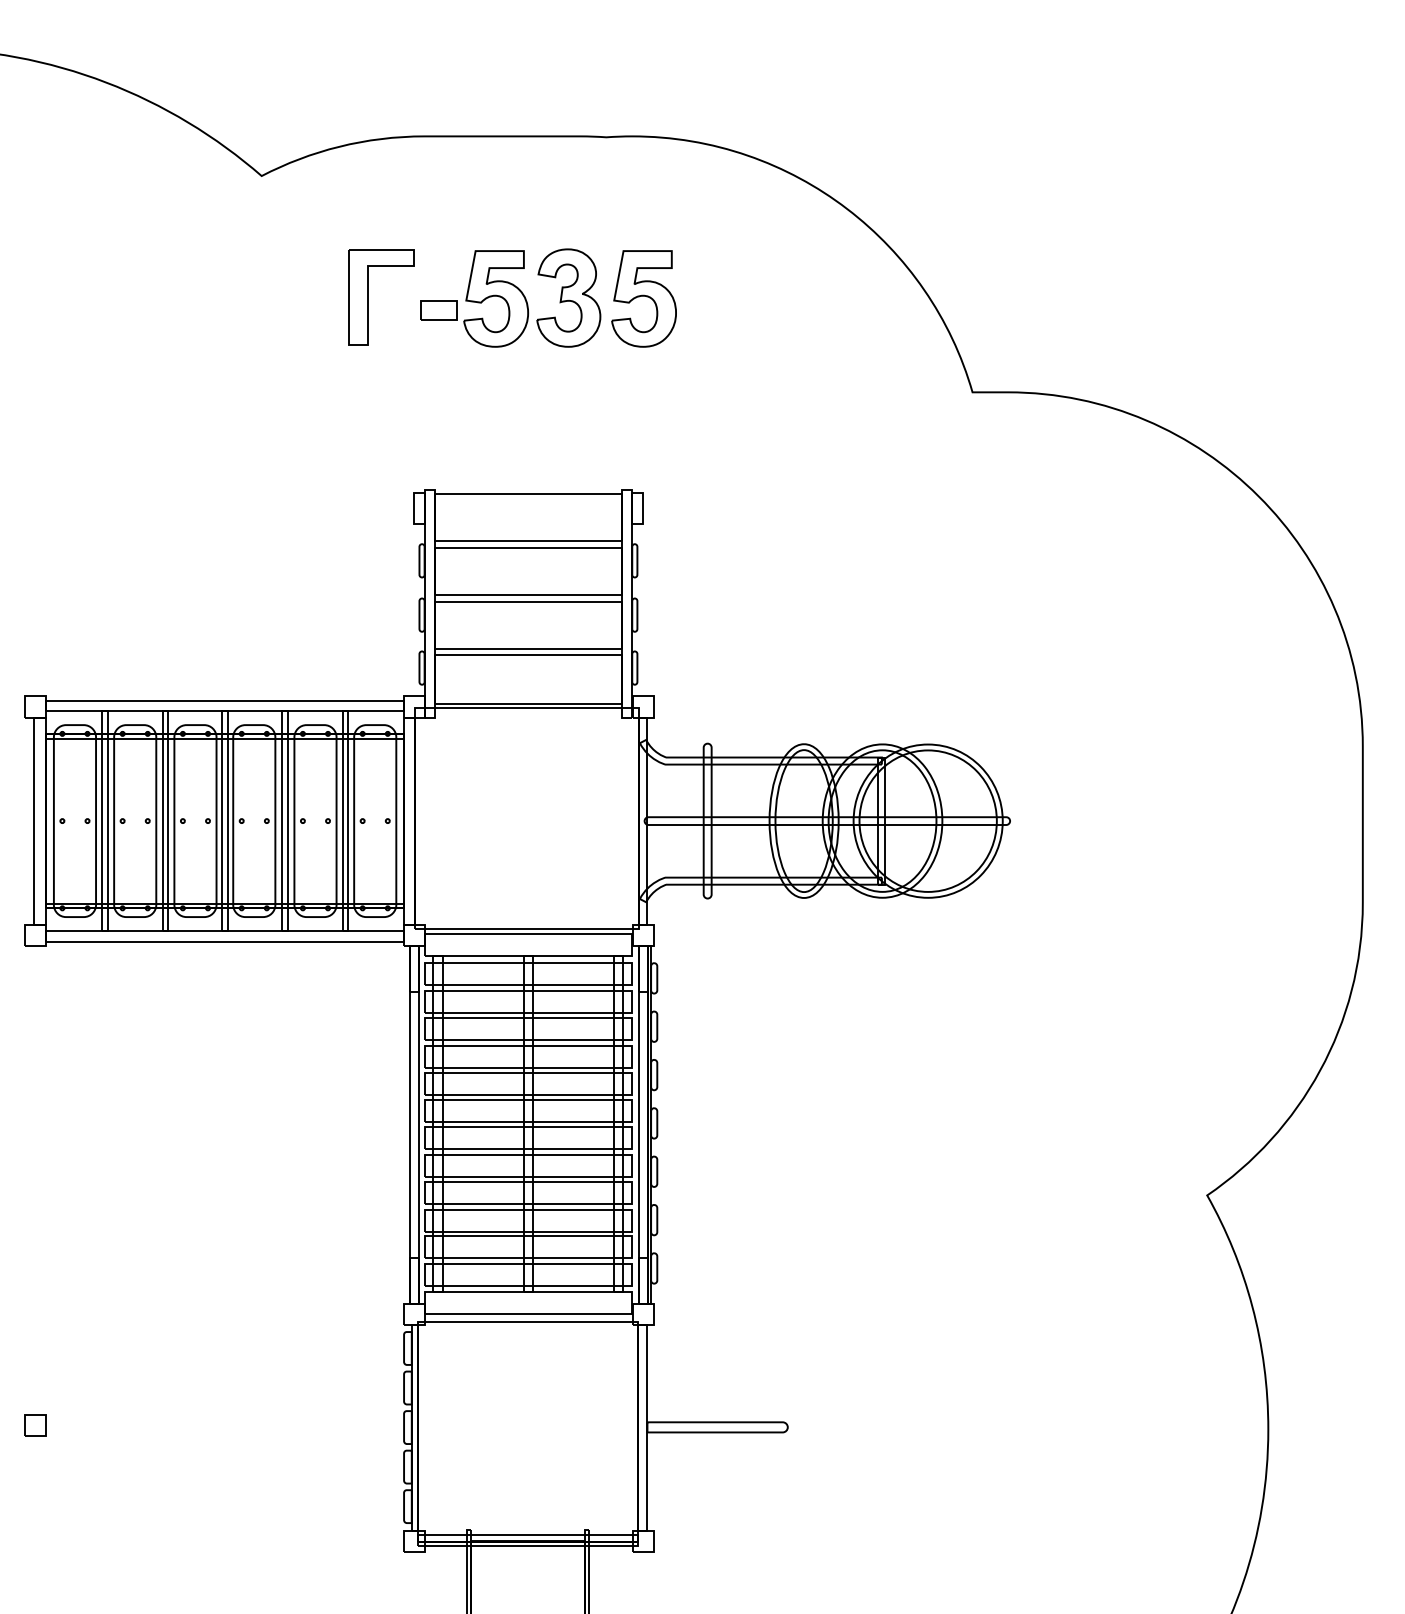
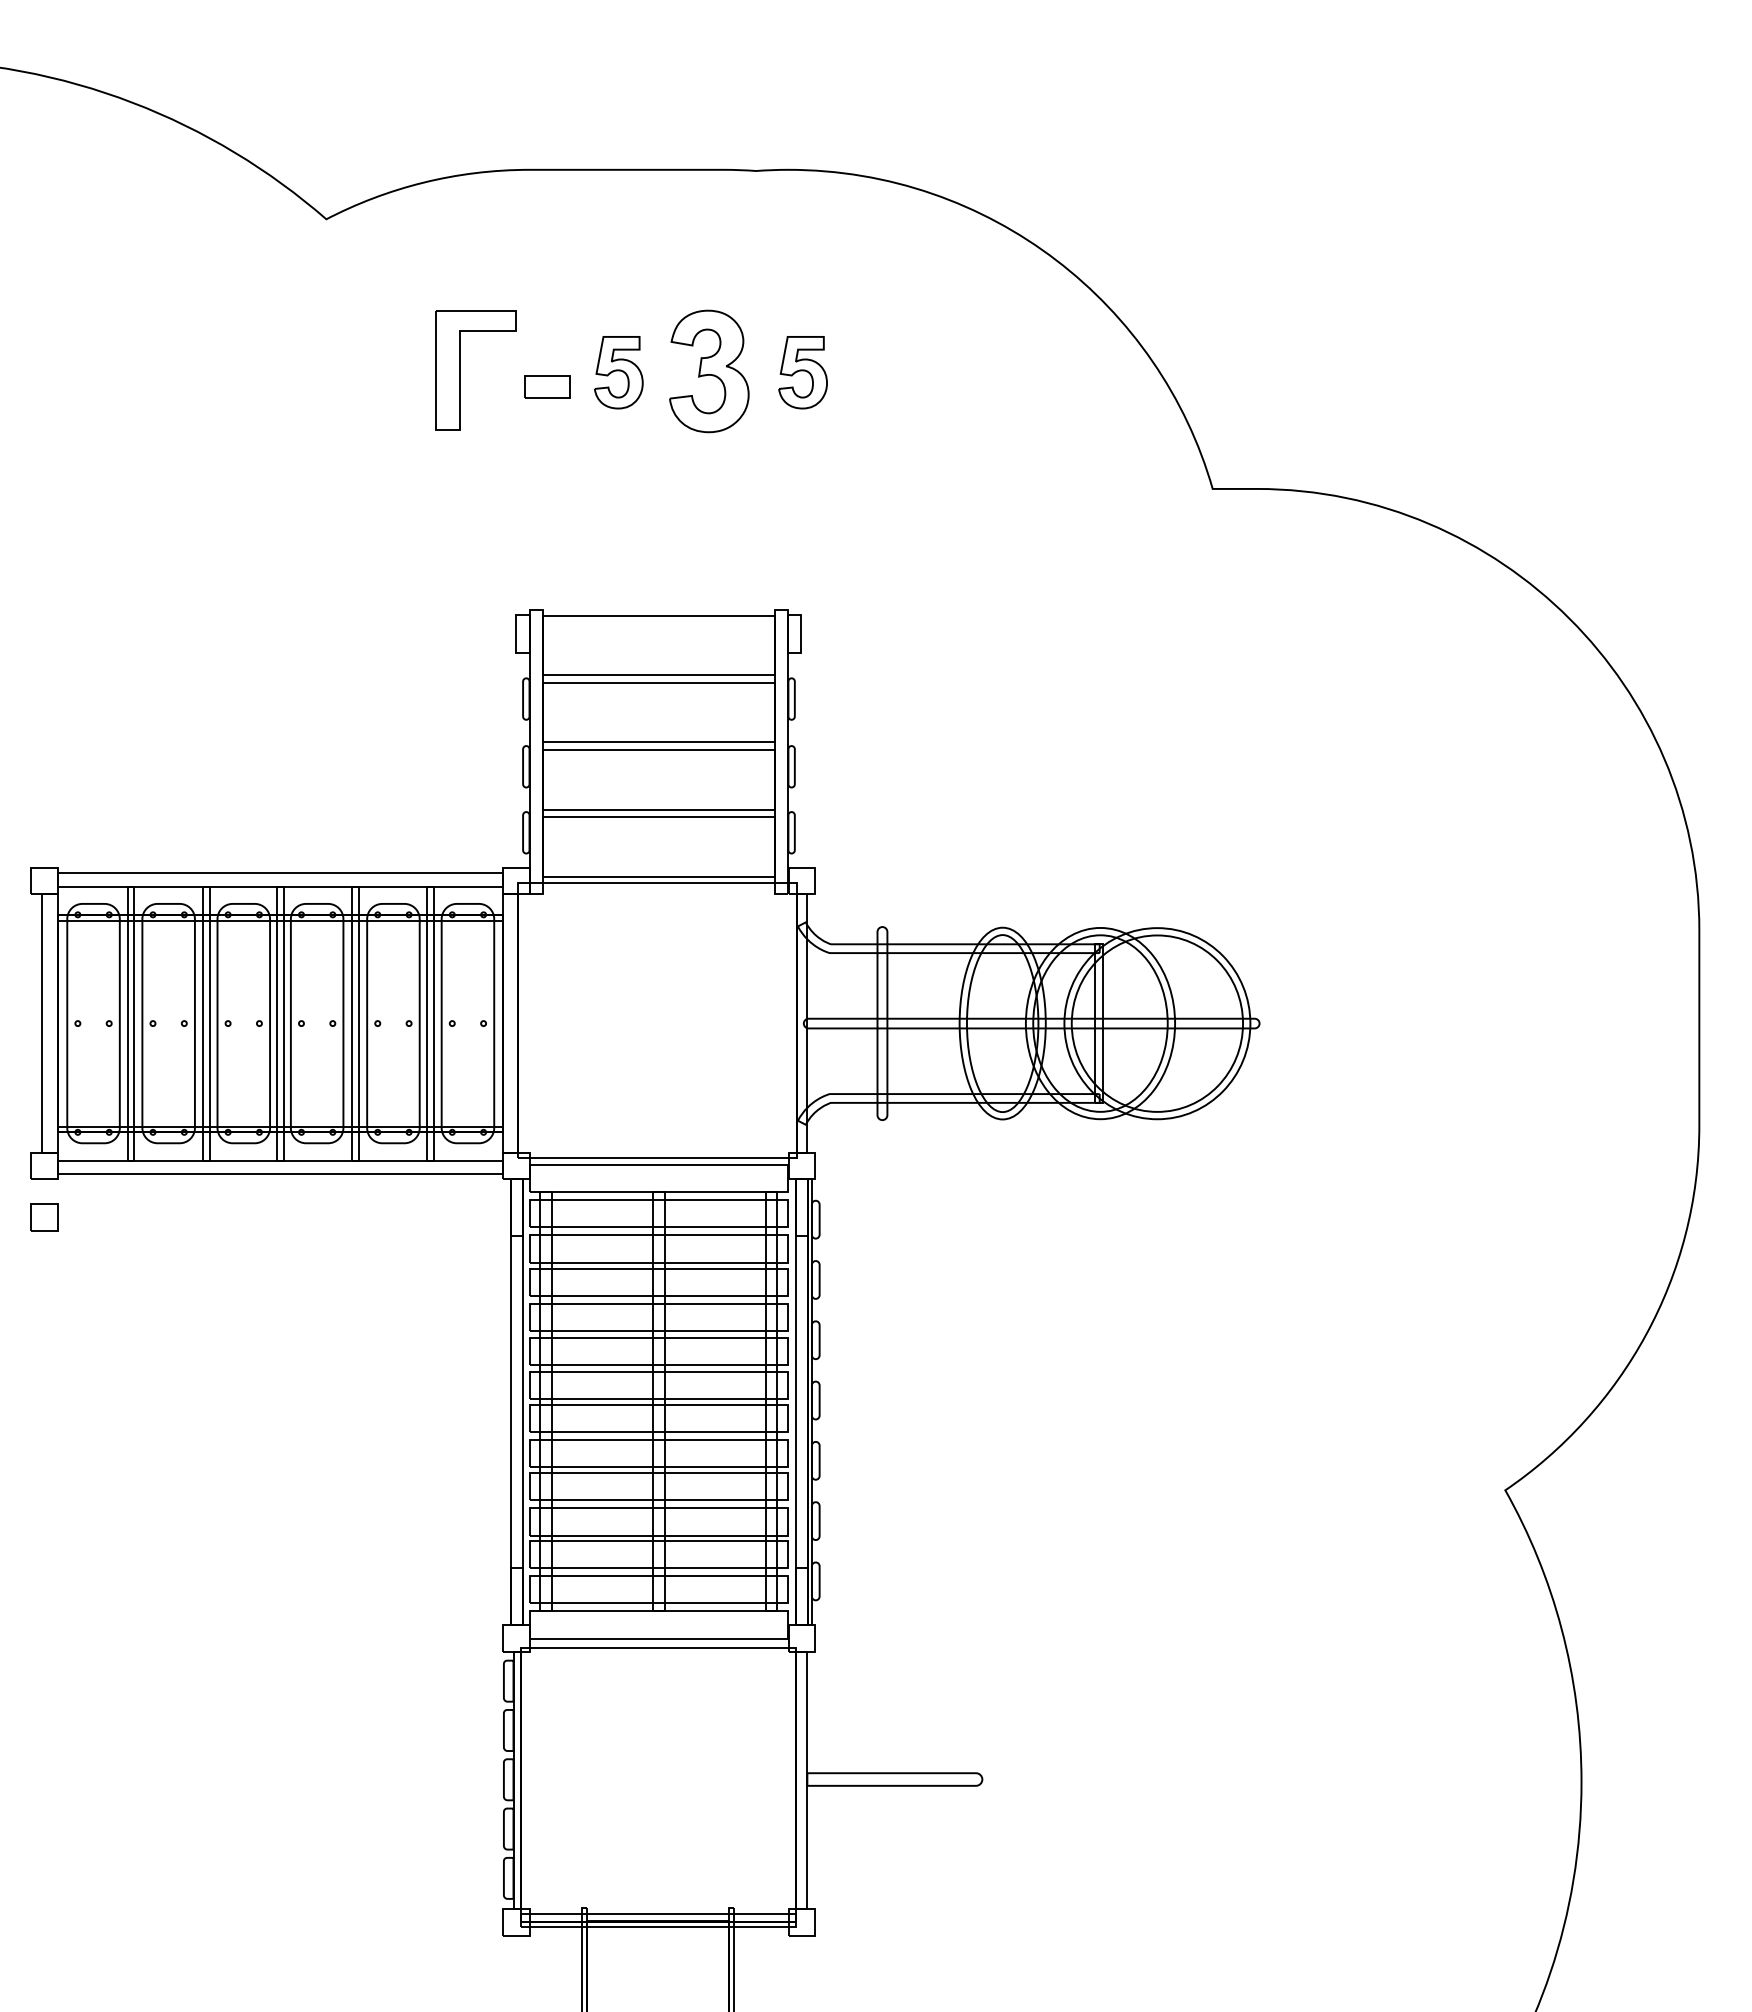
part: (495, 298) -> (618, 372), size x0.6
part: (643, 298) -> (802, 372), size x0.6
part: (35, 1425) -> (44, 1217), moved

